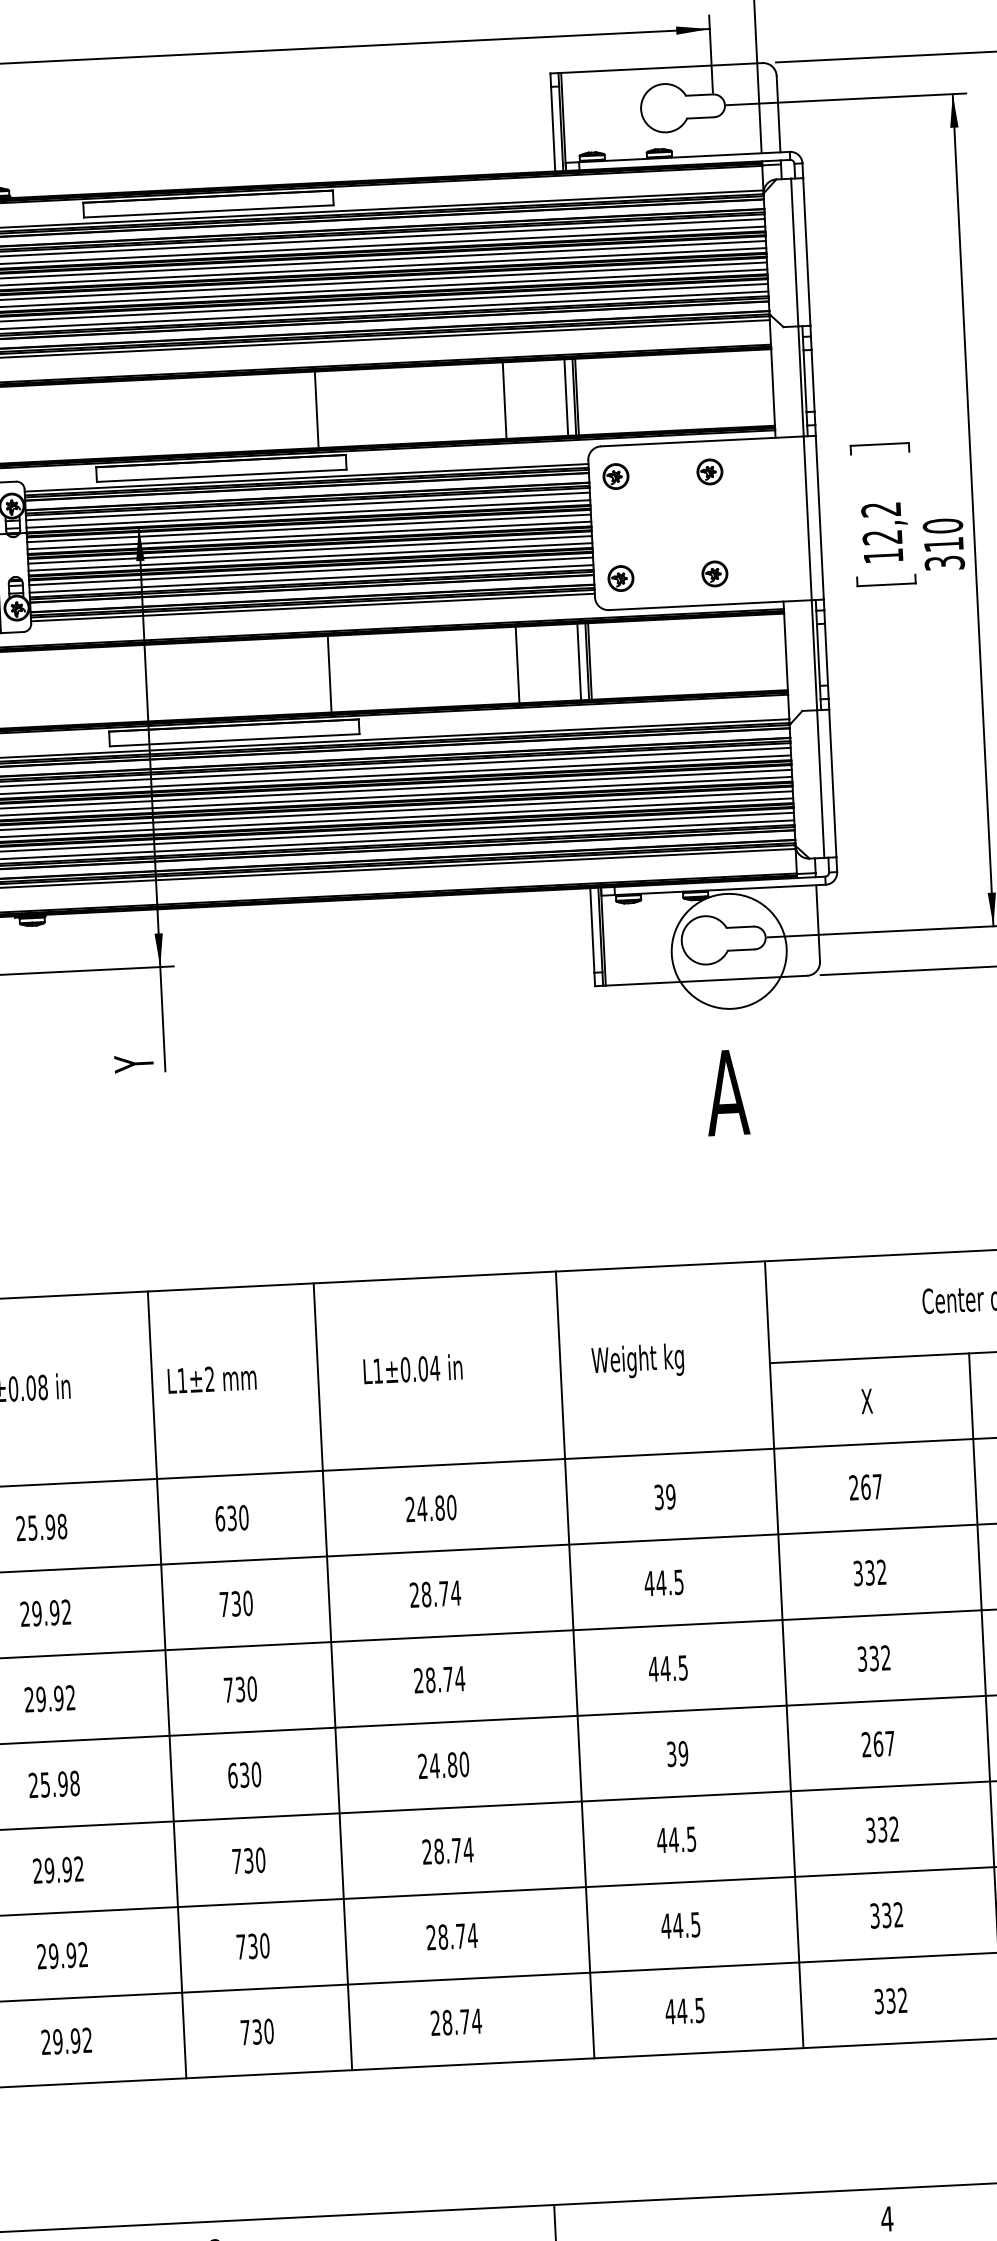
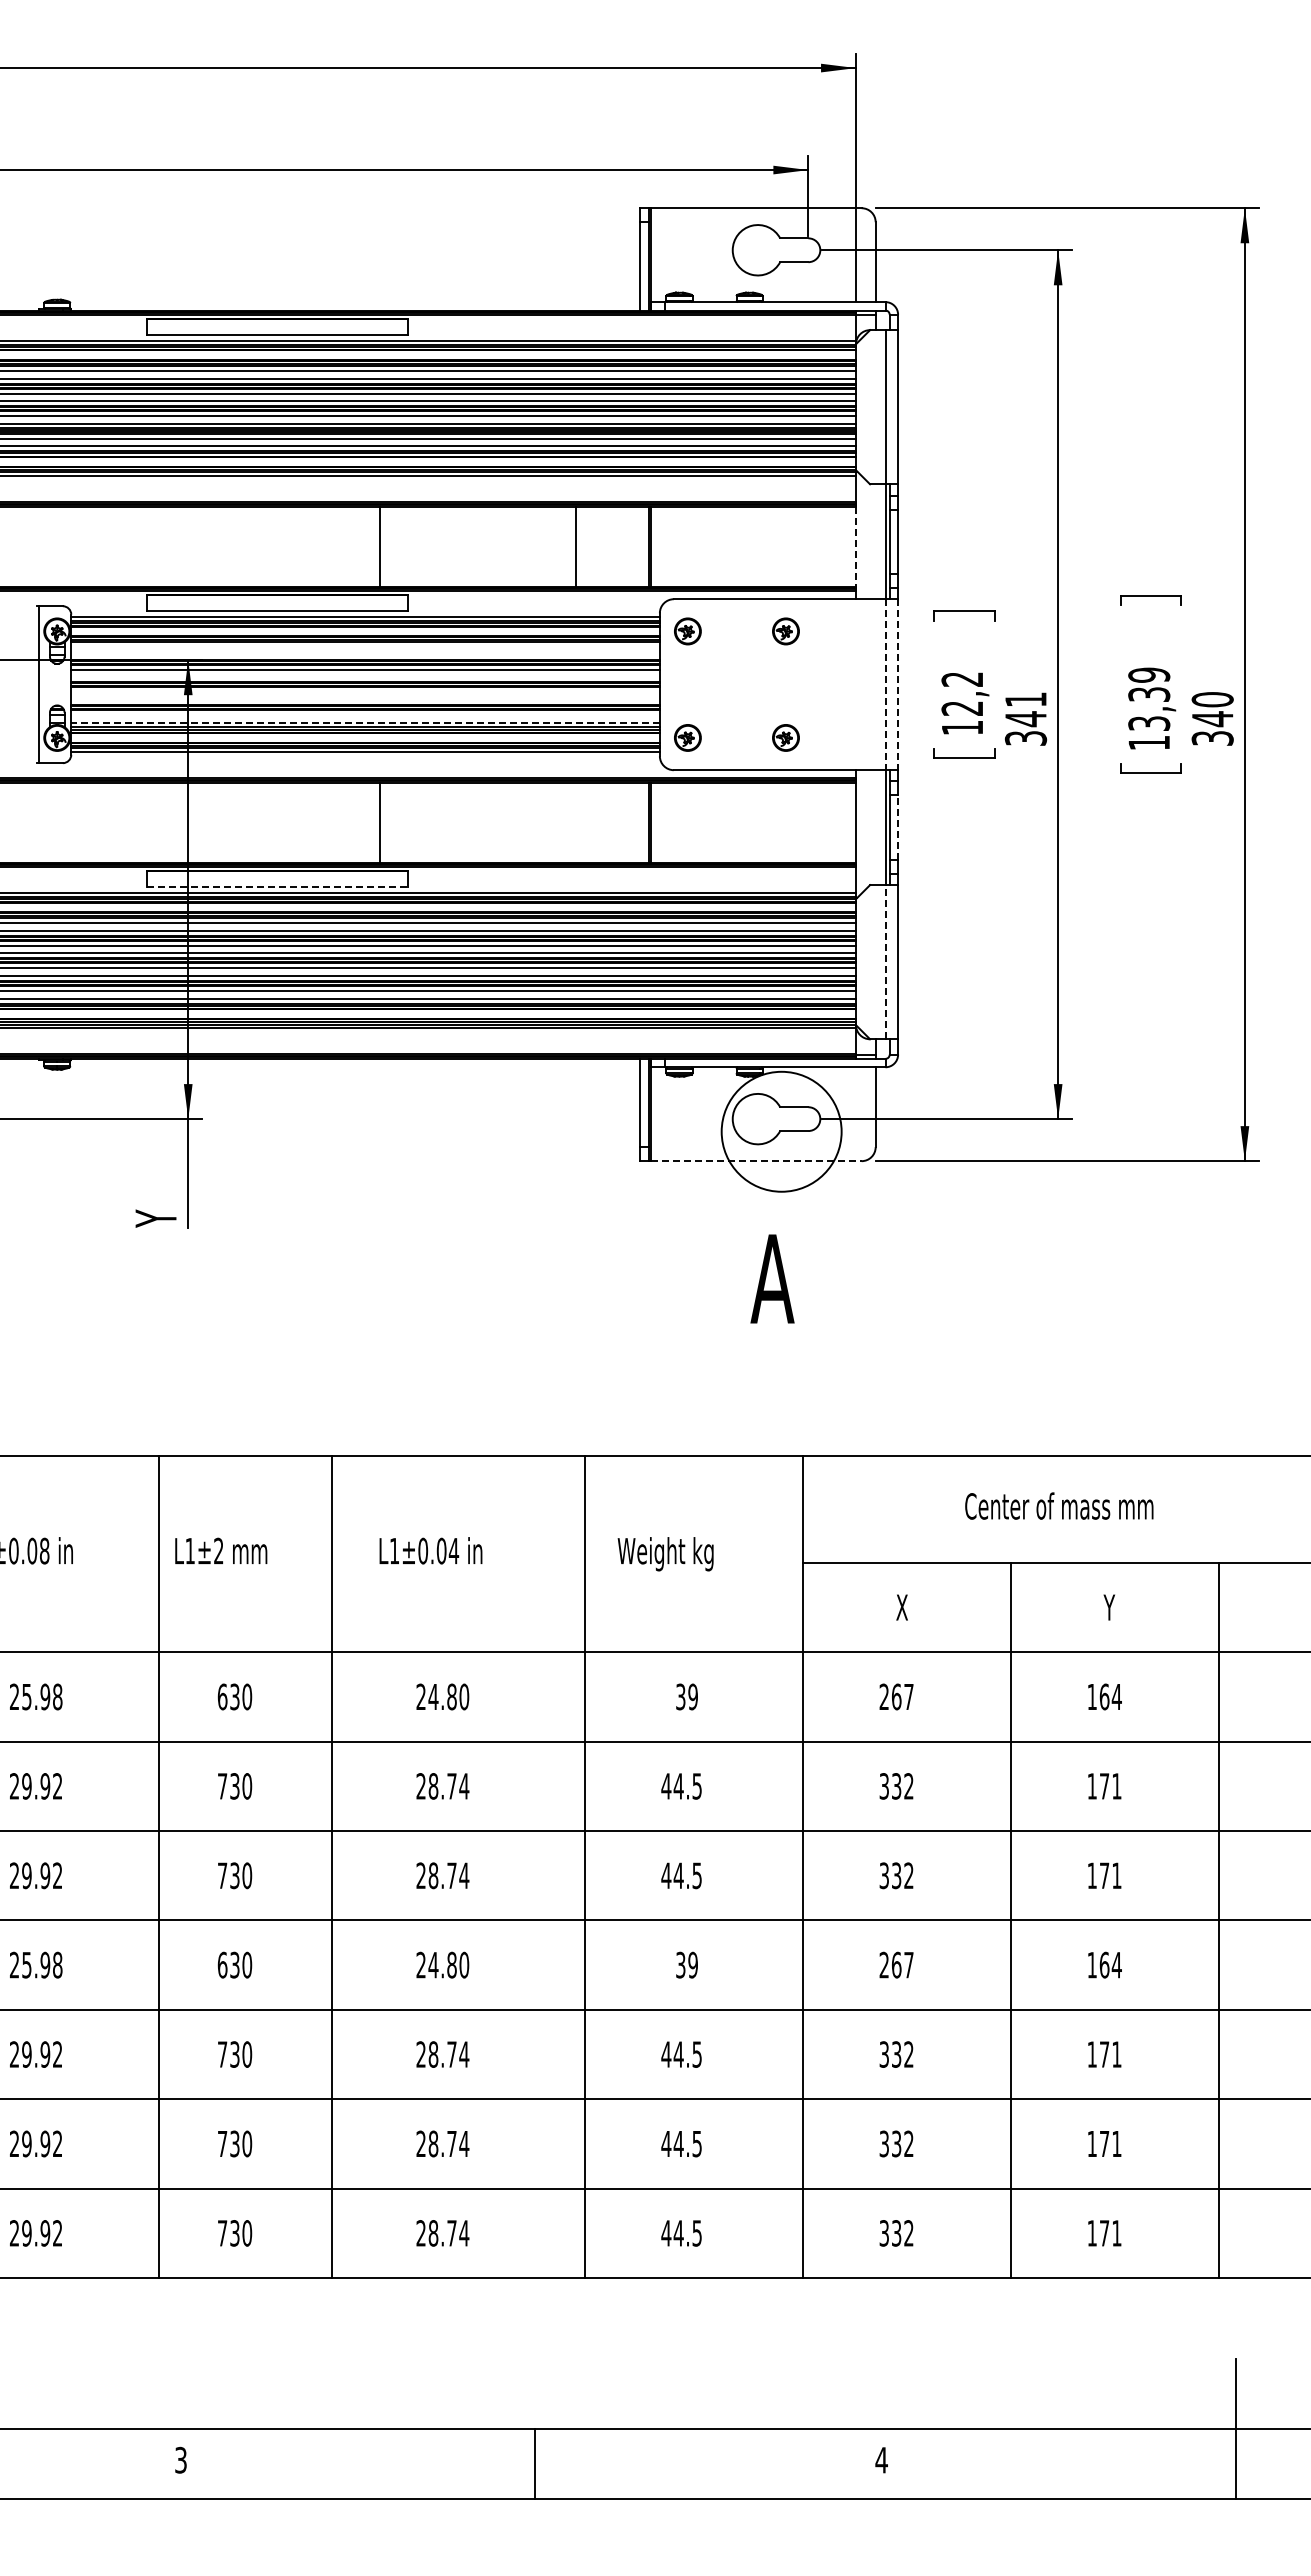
line: (773, 387) -> (856, 546), solid -> dashed
line: (566, 397) -> (640, 546), removed
line: (307, 506) -> (365, 646), removed
line: (308, 513) -> (365, 654), removed
line: (820, 518) -> (898, 685), solid -> dashed
line: (807, 519) -> (885, 685), solid -> dashed
line: (309, 535) -> (365, 677), removed
text: (942, 535) -> (1025, 709), 310 -> 341
line: (310, 550) -> (365, 692), removed
line: (310, 556) -> (365, 699), removed
line: (311, 571) -> (365, 714), removed
line: (311, 578) -> (365, 722), solid -> dashed
line: (826, 654) -> (898, 827), solid -> dashed
line: (579, 661) -> (640, 822), removed
line: (517, 664) -> (575, 822), removed
line: (234, 740) -> (277, 886), solid -> dashed
line: (820, 783) -> (885, 961), solid -> dashed
line: (707, 980) -> (757, 1161), solid -> dashed

